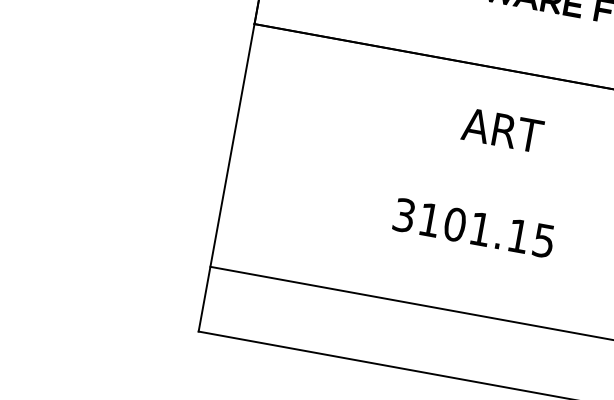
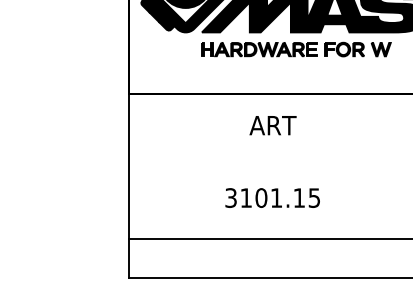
text: (501, 130) -> (272, 125), moved
text: (473, 227) -> (272, 197), moved

